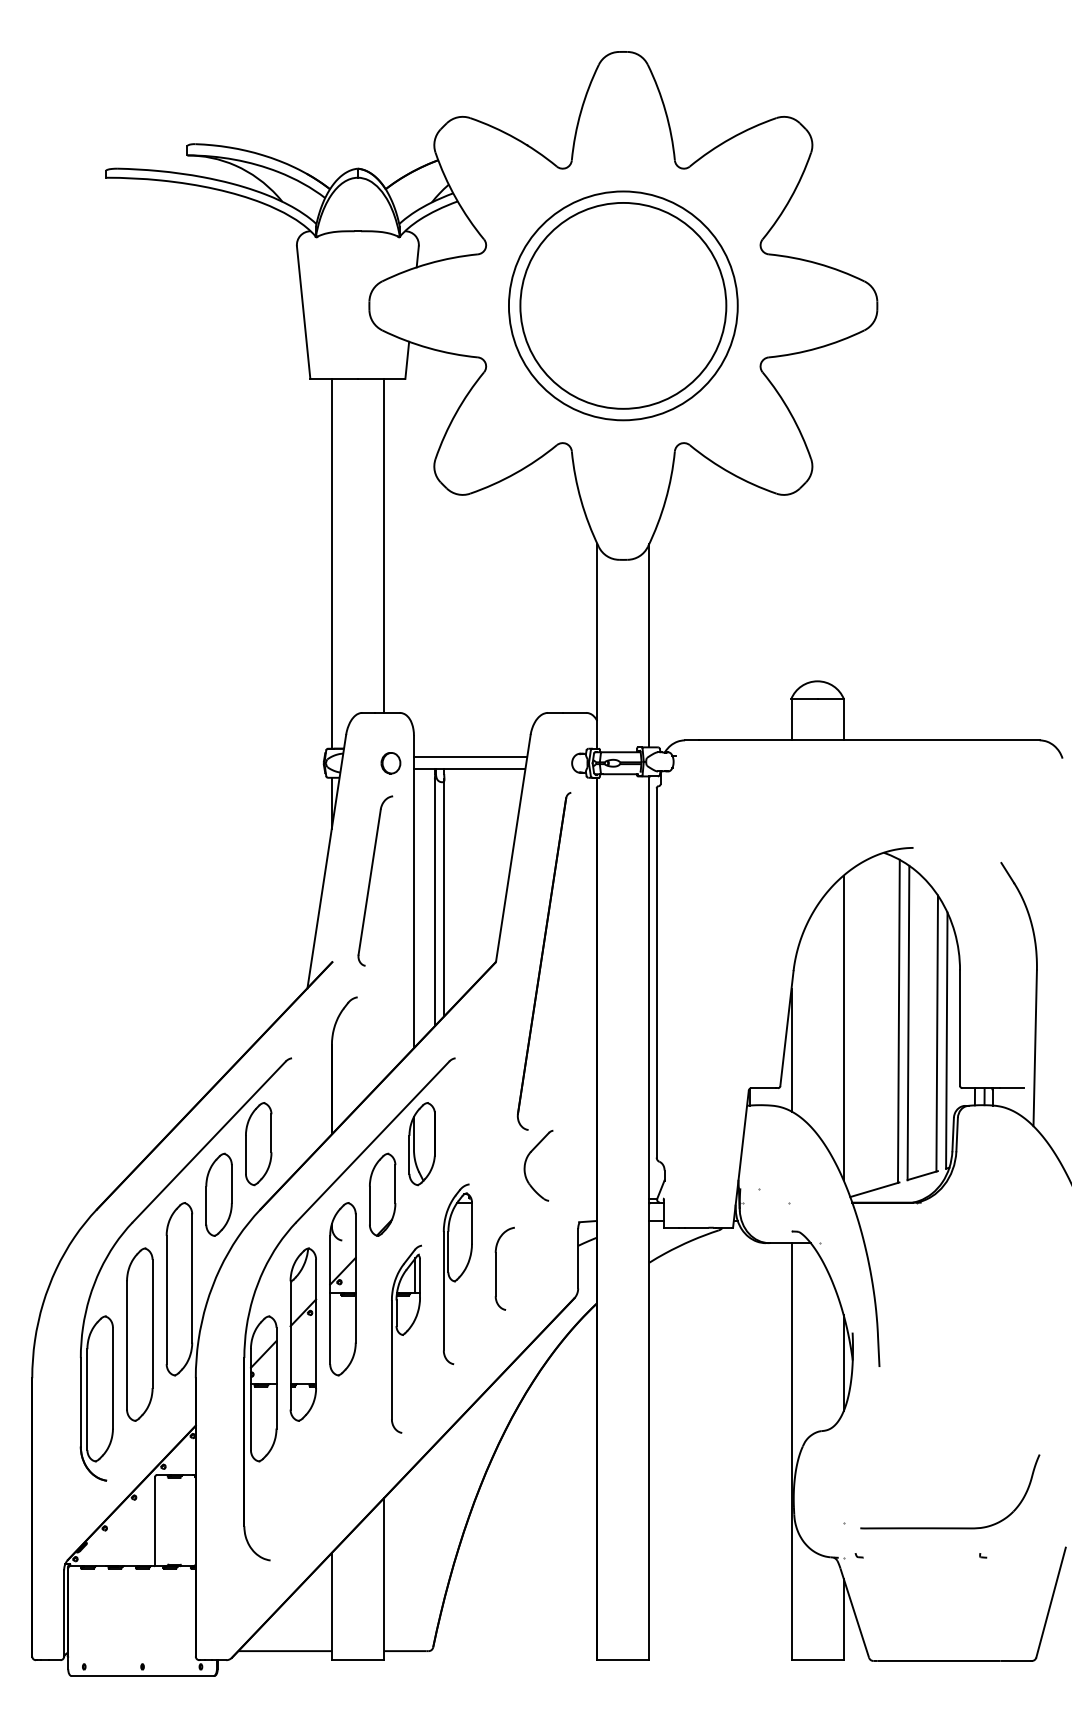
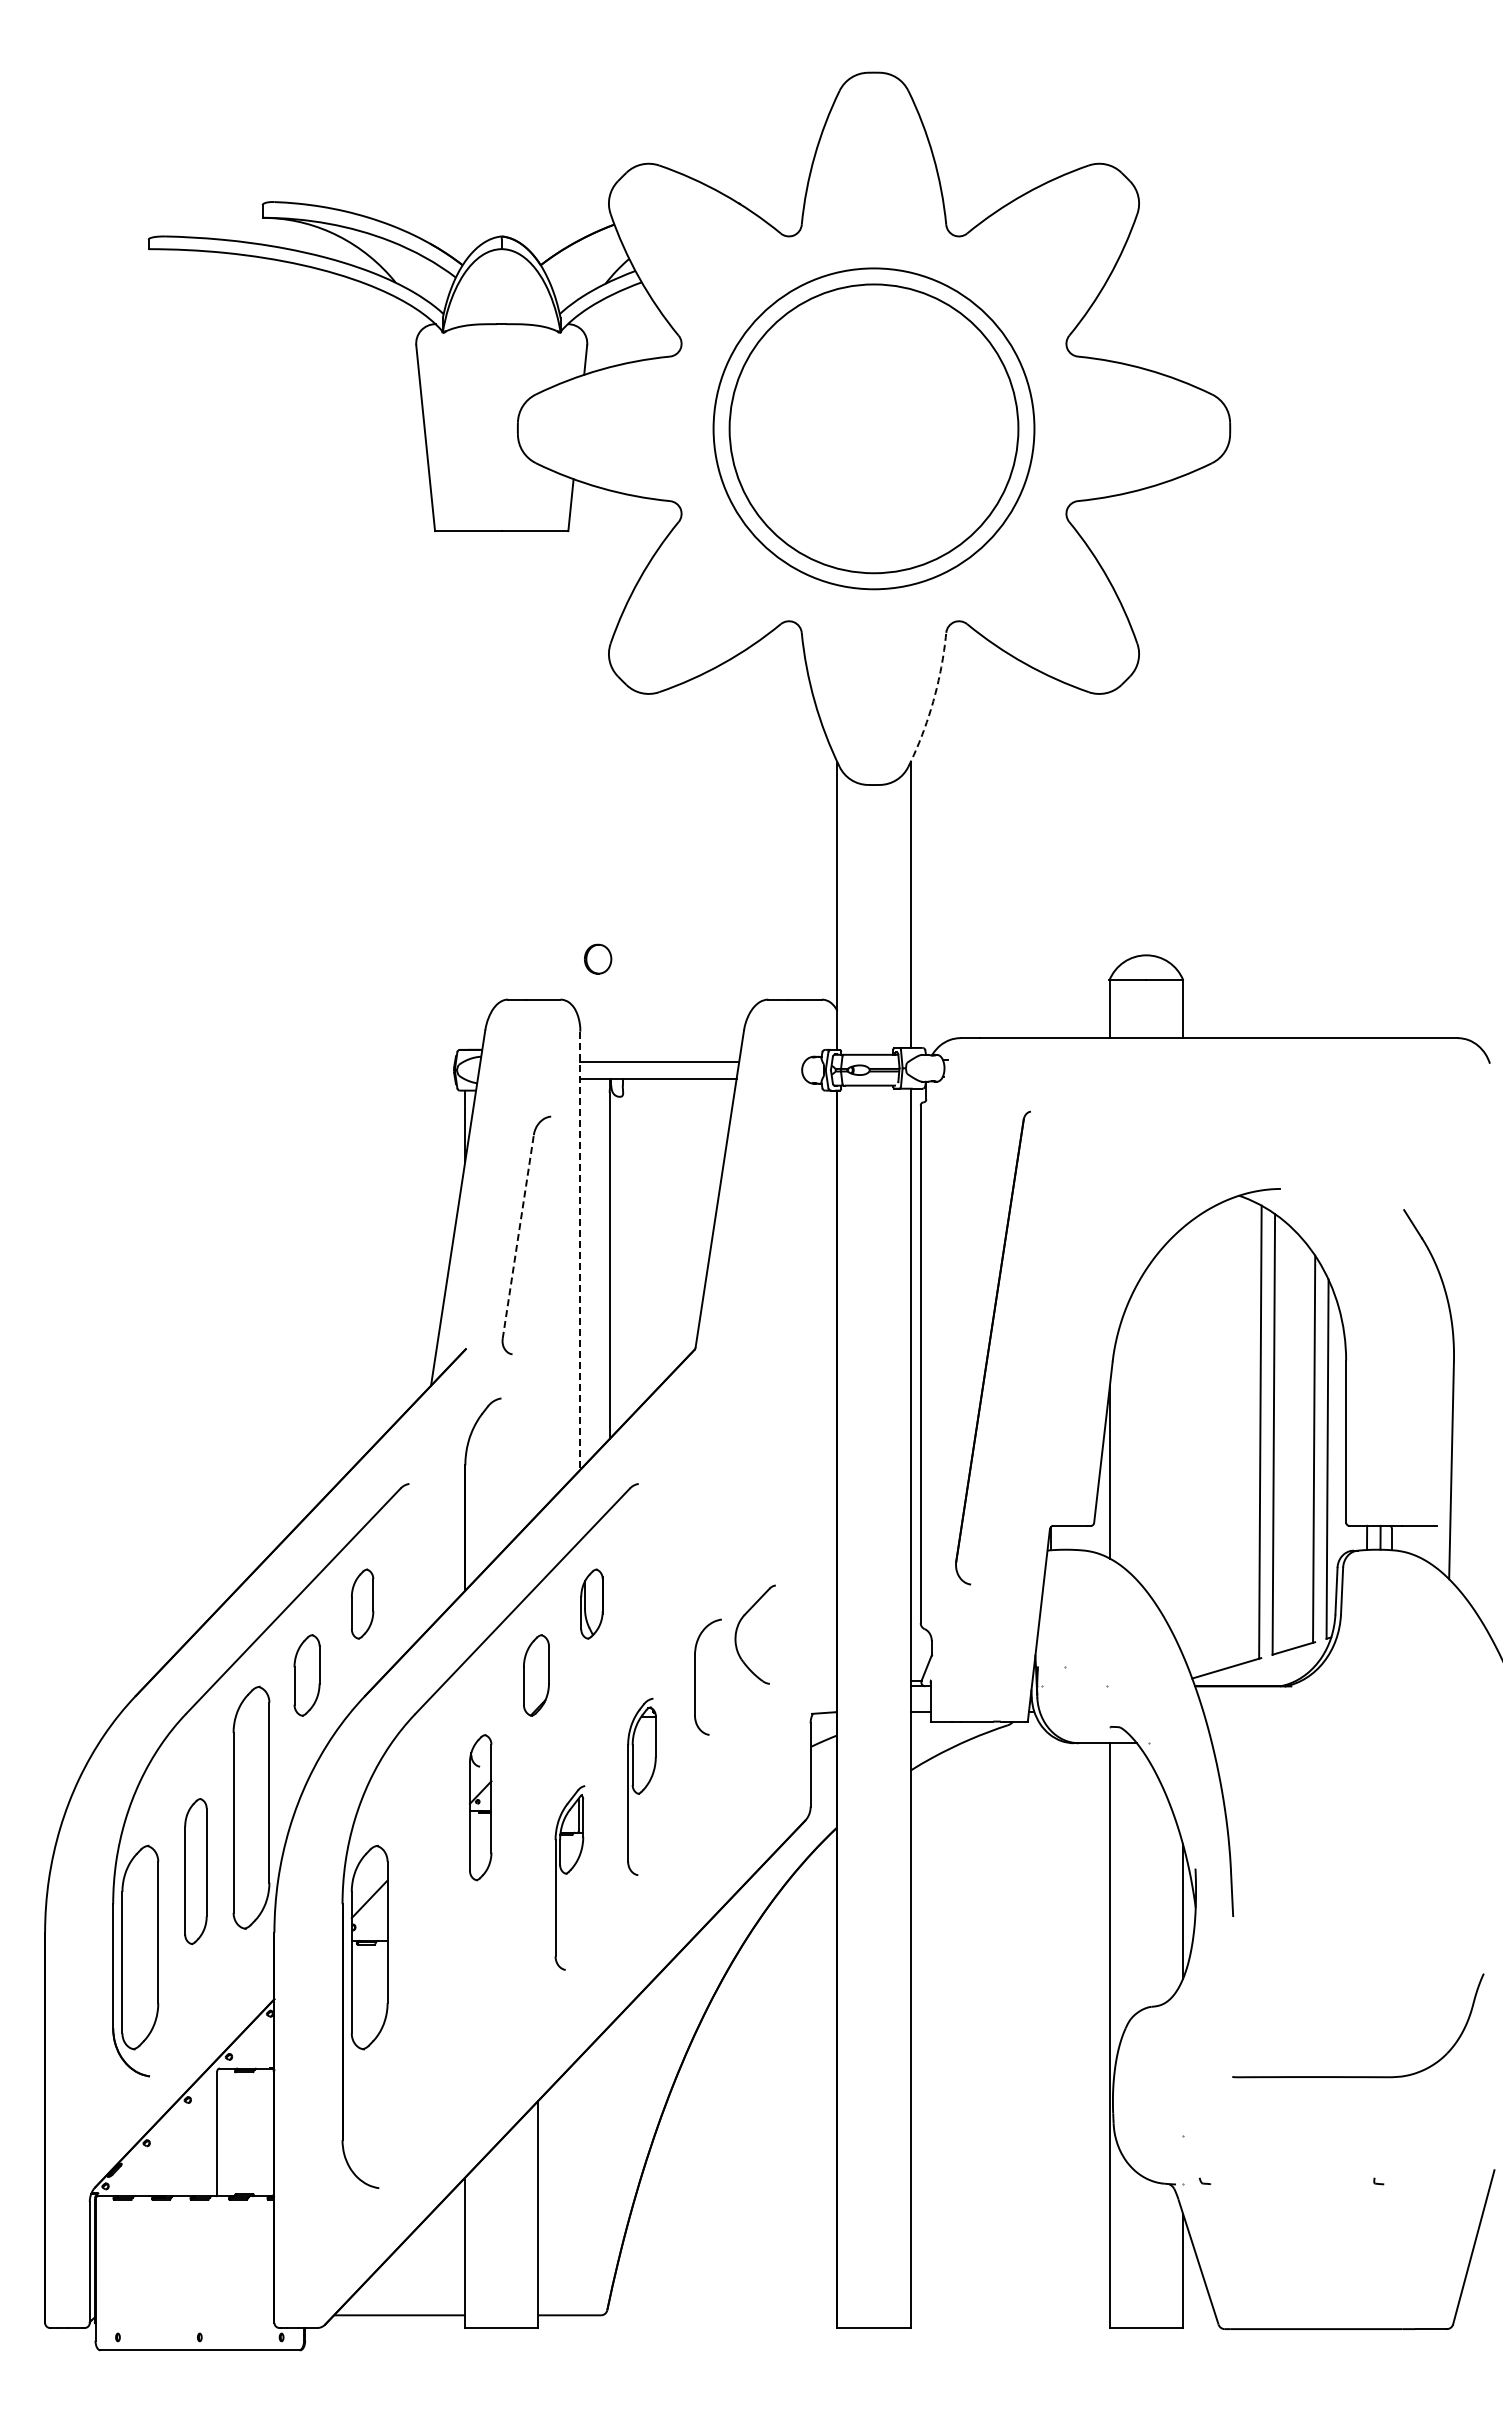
arc: (665, 500) -> (933, 701), solid -> dashed
line: (384, 545) -> (538, 765), removed
line: (332, 563) -> (465, 790), removed
part: (391, 762) -> (598, 958), moved
line: (369, 882) -> (518, 1237), solid -> dashed
line: (414, 892) -> (580, 1251), solid -> dashed
line: (444, 897) -> (623, 1258), removed
part: (543, 960) -> (992, 1347), moved
line: (843, 1028) -> (1182, 1441), removed
part: (258, 1143) -> (362, 1603), size x0.6
part: (421, 1143) -> (591, 1603), size x0.6
part: (218, 1194) -> (306, 1675), size x0.7
part: (382, 1194) -> (536, 1675), size x0.7
part: (496, 1268) -> (695, 1676), moved
part: (457, 1274) -> (641, 1786), size x0.7
part: (342, 1289) -> (480, 1807), size x0.6
part: (139, 1334) -> (195, 1871), size x0.6
part: (303, 1334) -> (425, 1871), removed
part: (406, 1338) -> (569, 1877), size x0.7
part: (950, 1527) -> (1358, 2076), moved

